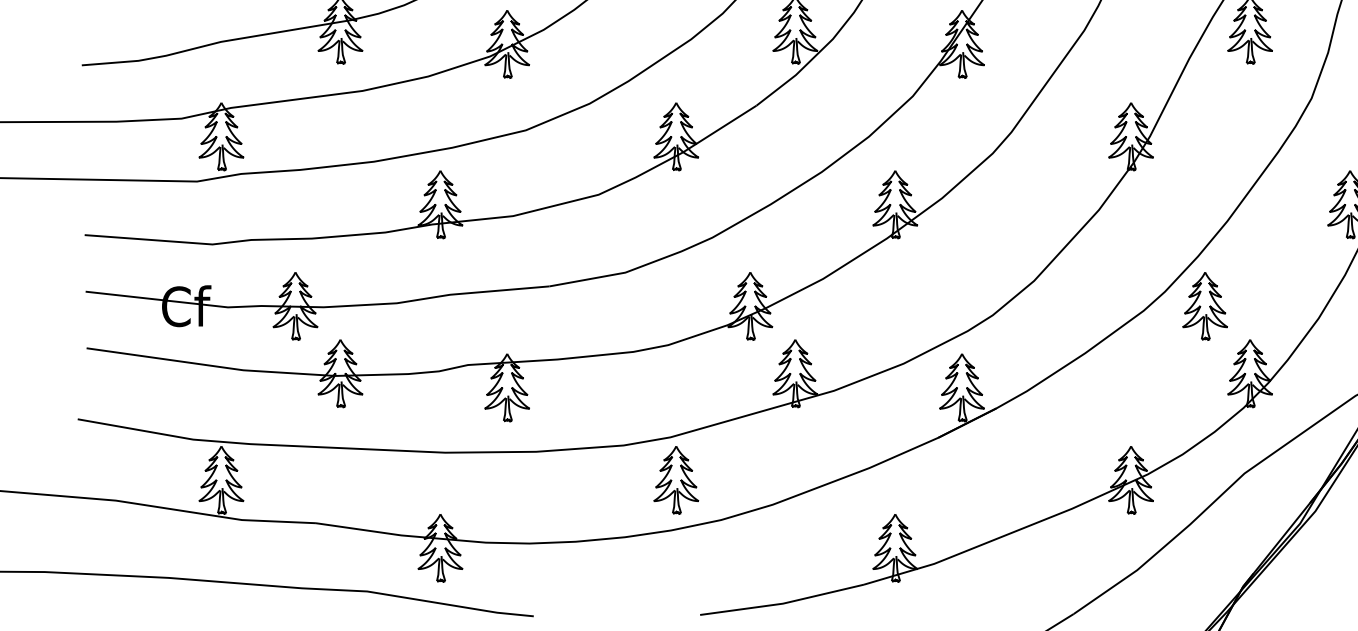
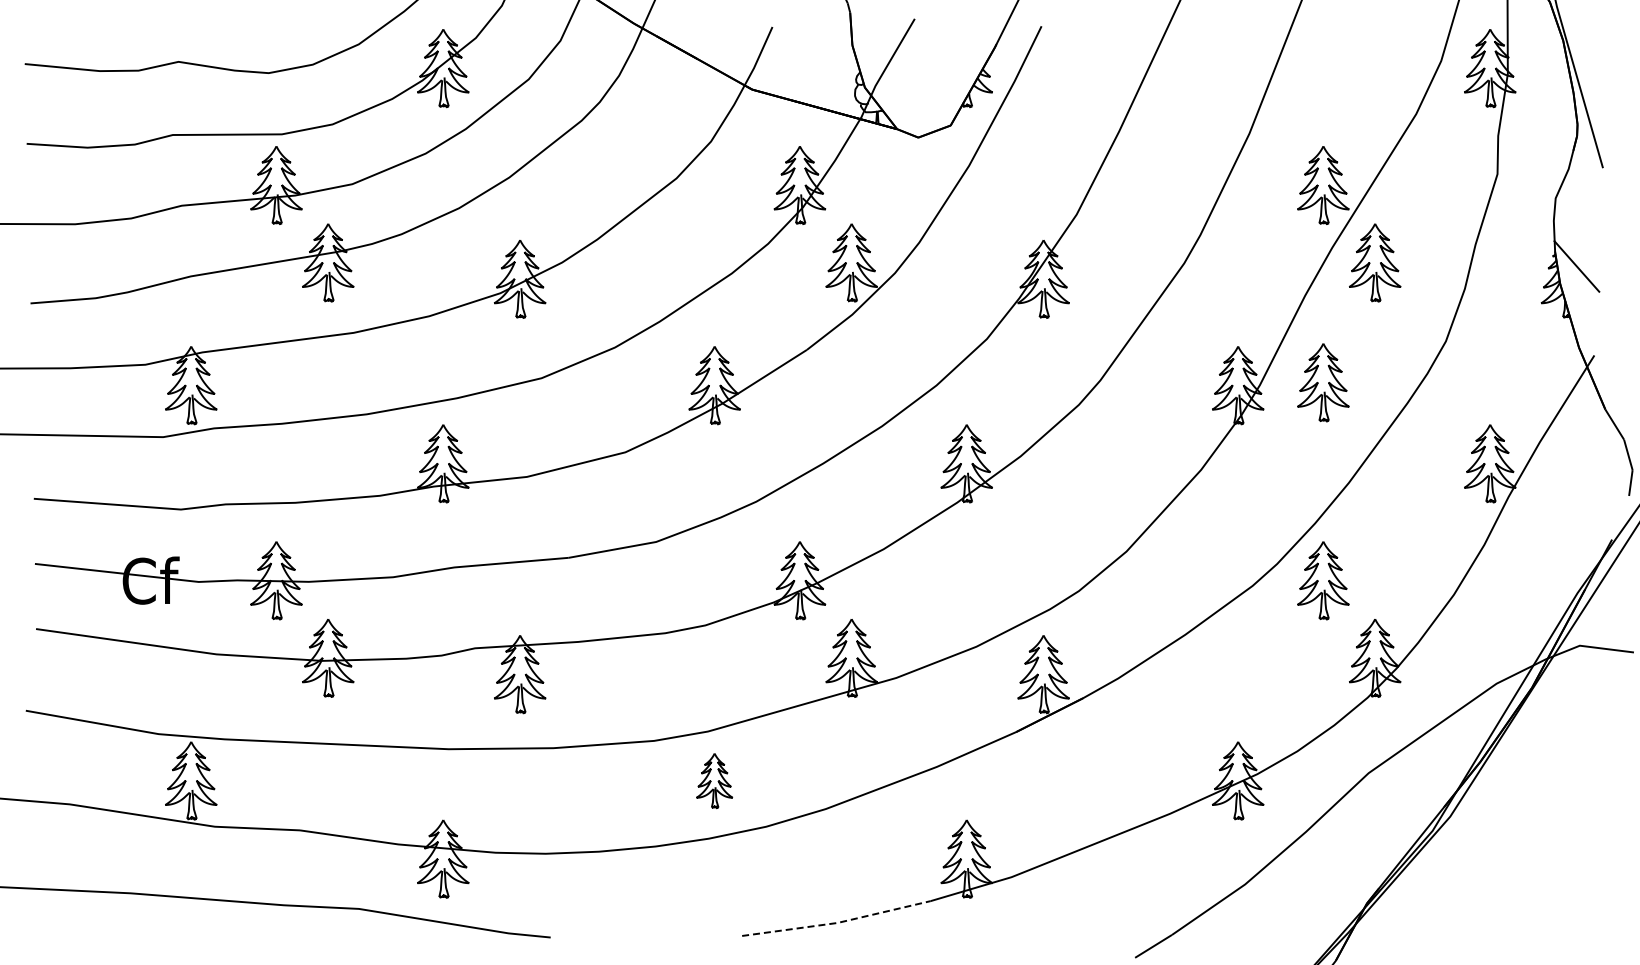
part: (1205, 134) -> (1323, 382), added
part: (676, 479) -> (714, 780), size x0.7
line: (782, 603) -> (837, 922), solid -> dashed

